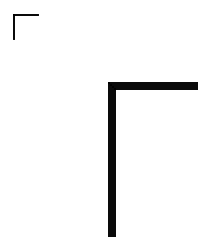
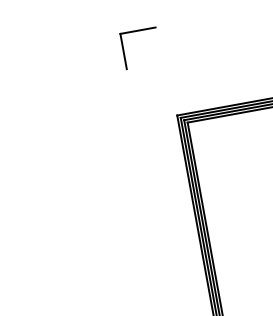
part: (25, 15) -> (137, 31), moved

